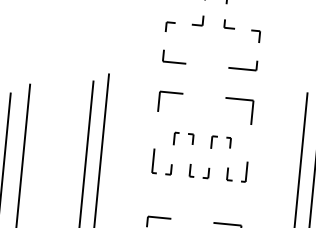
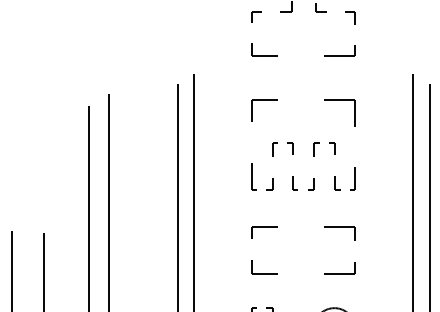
part: (193, 135) -> (293, 144), moved

